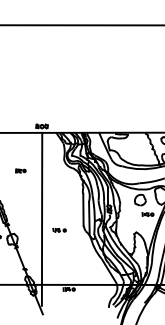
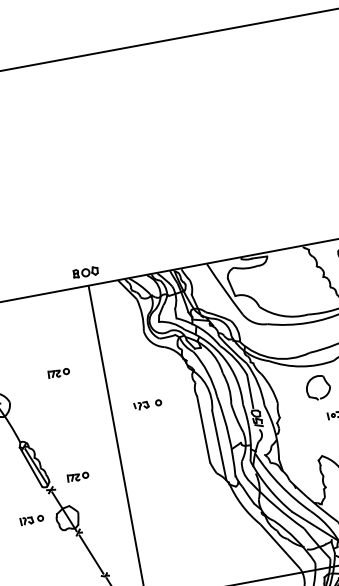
part: (20, 220) -> (77, 475), added
part: (59, 230) -> (147, 404), moved

